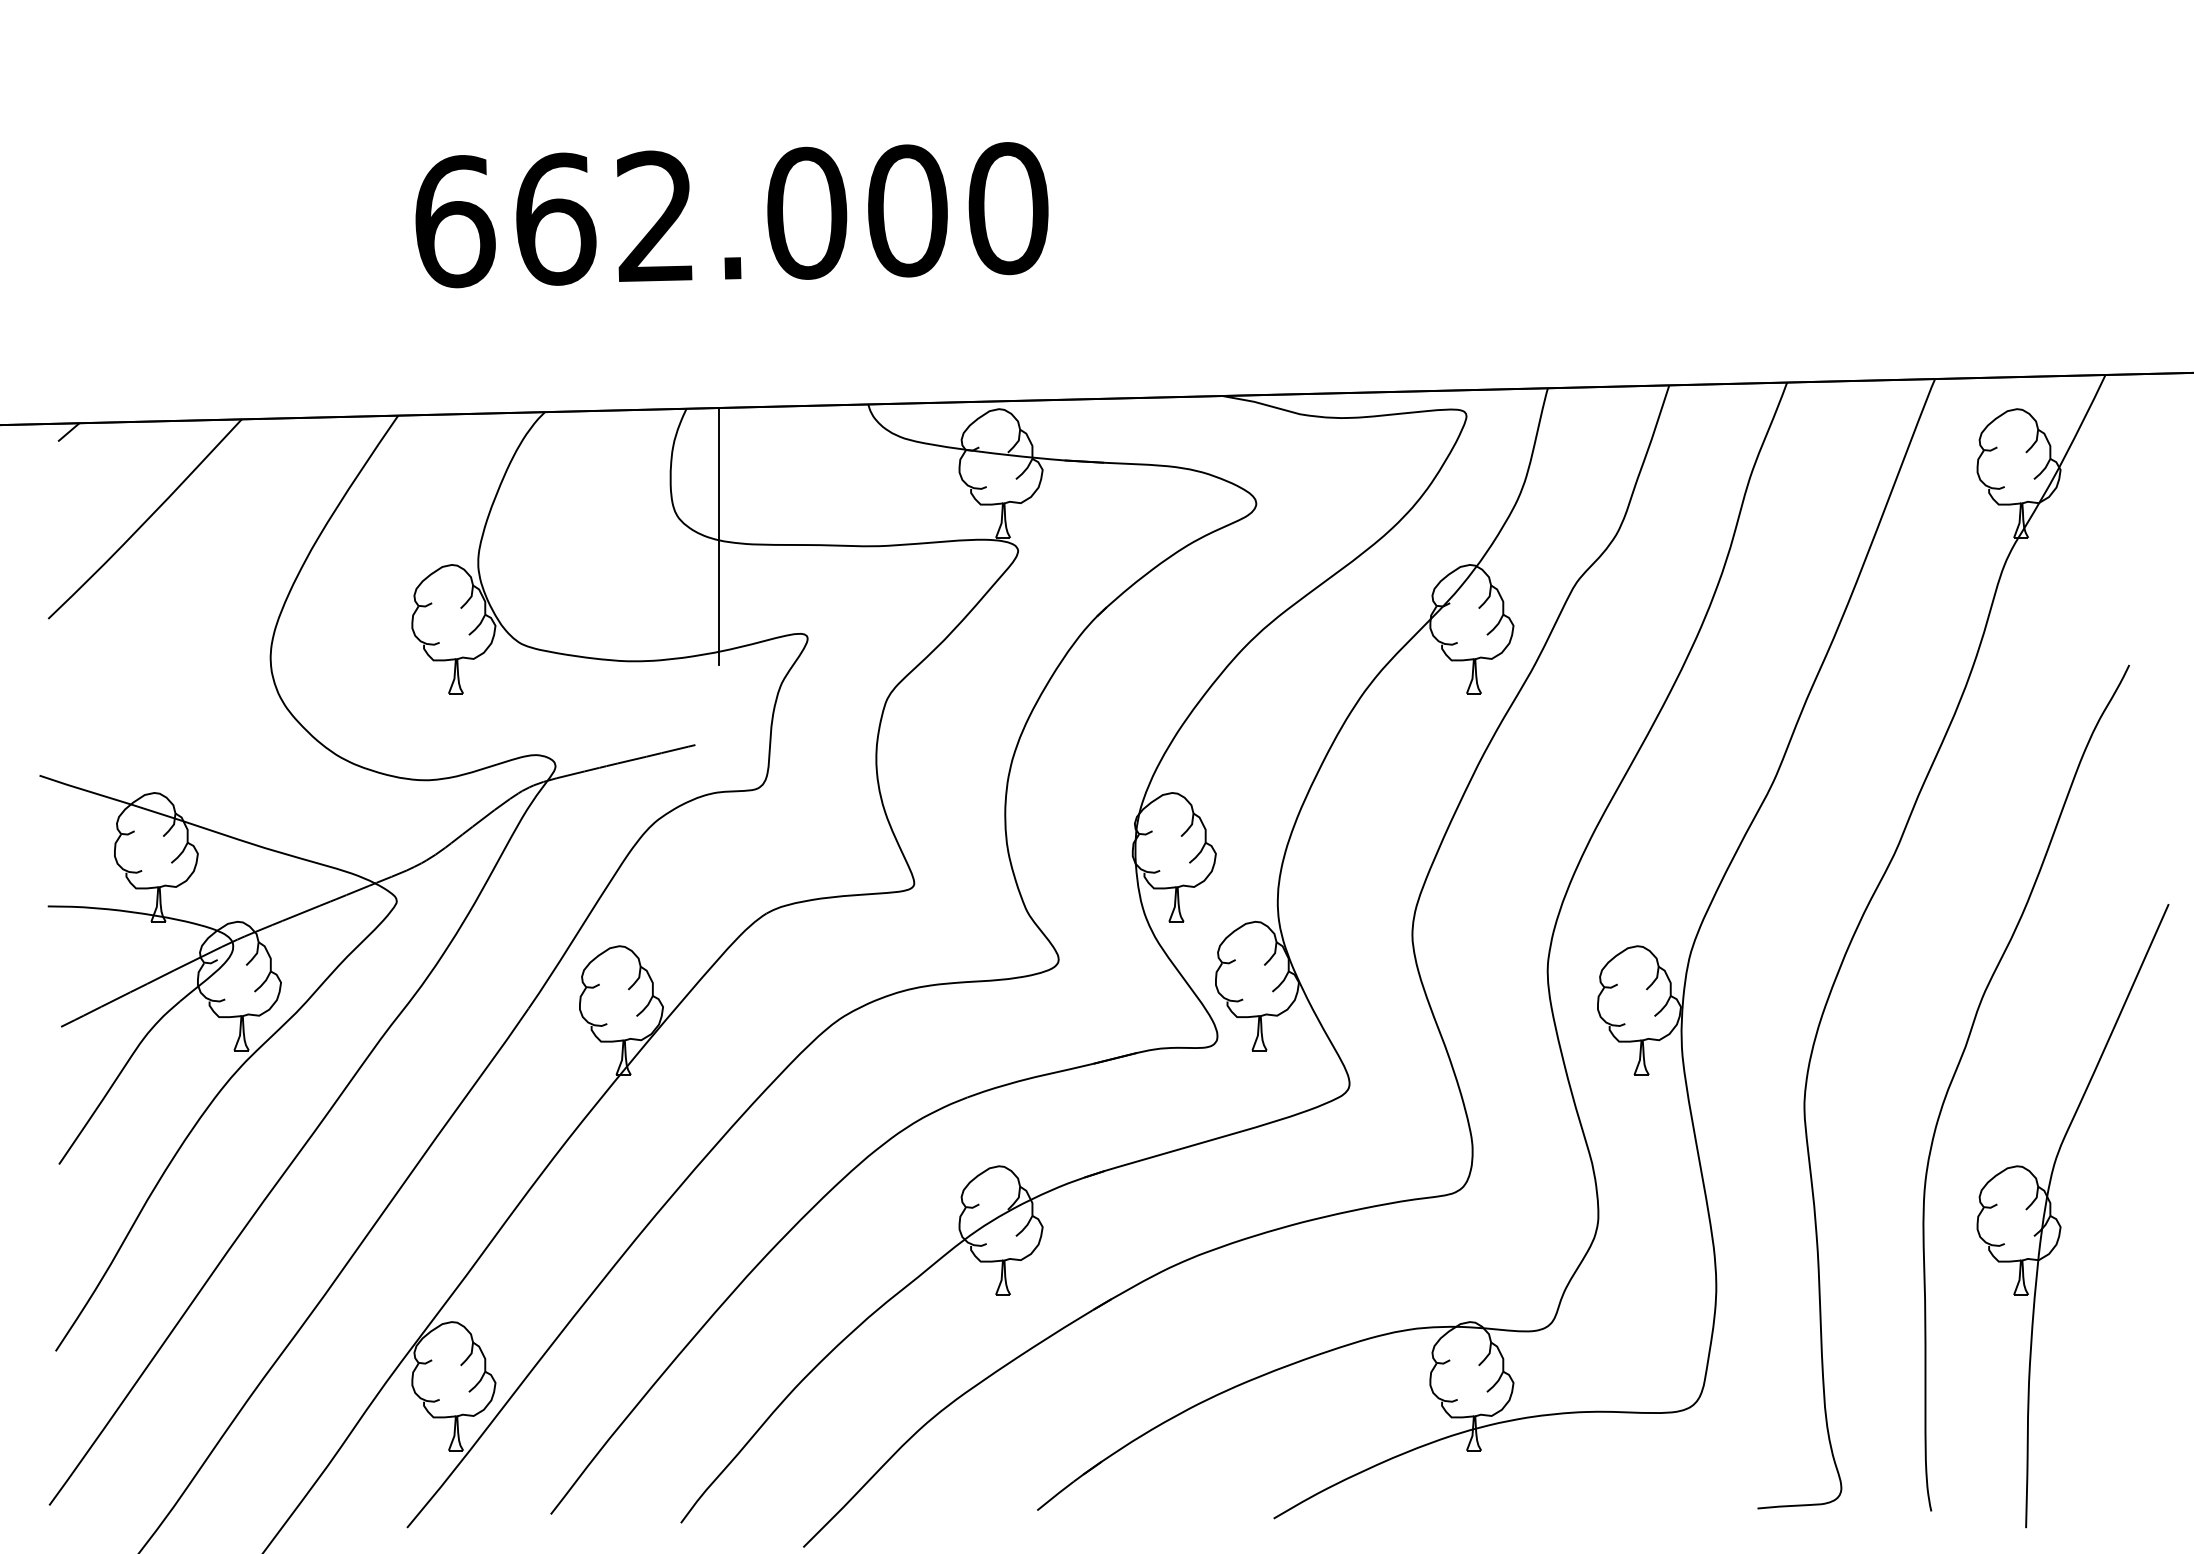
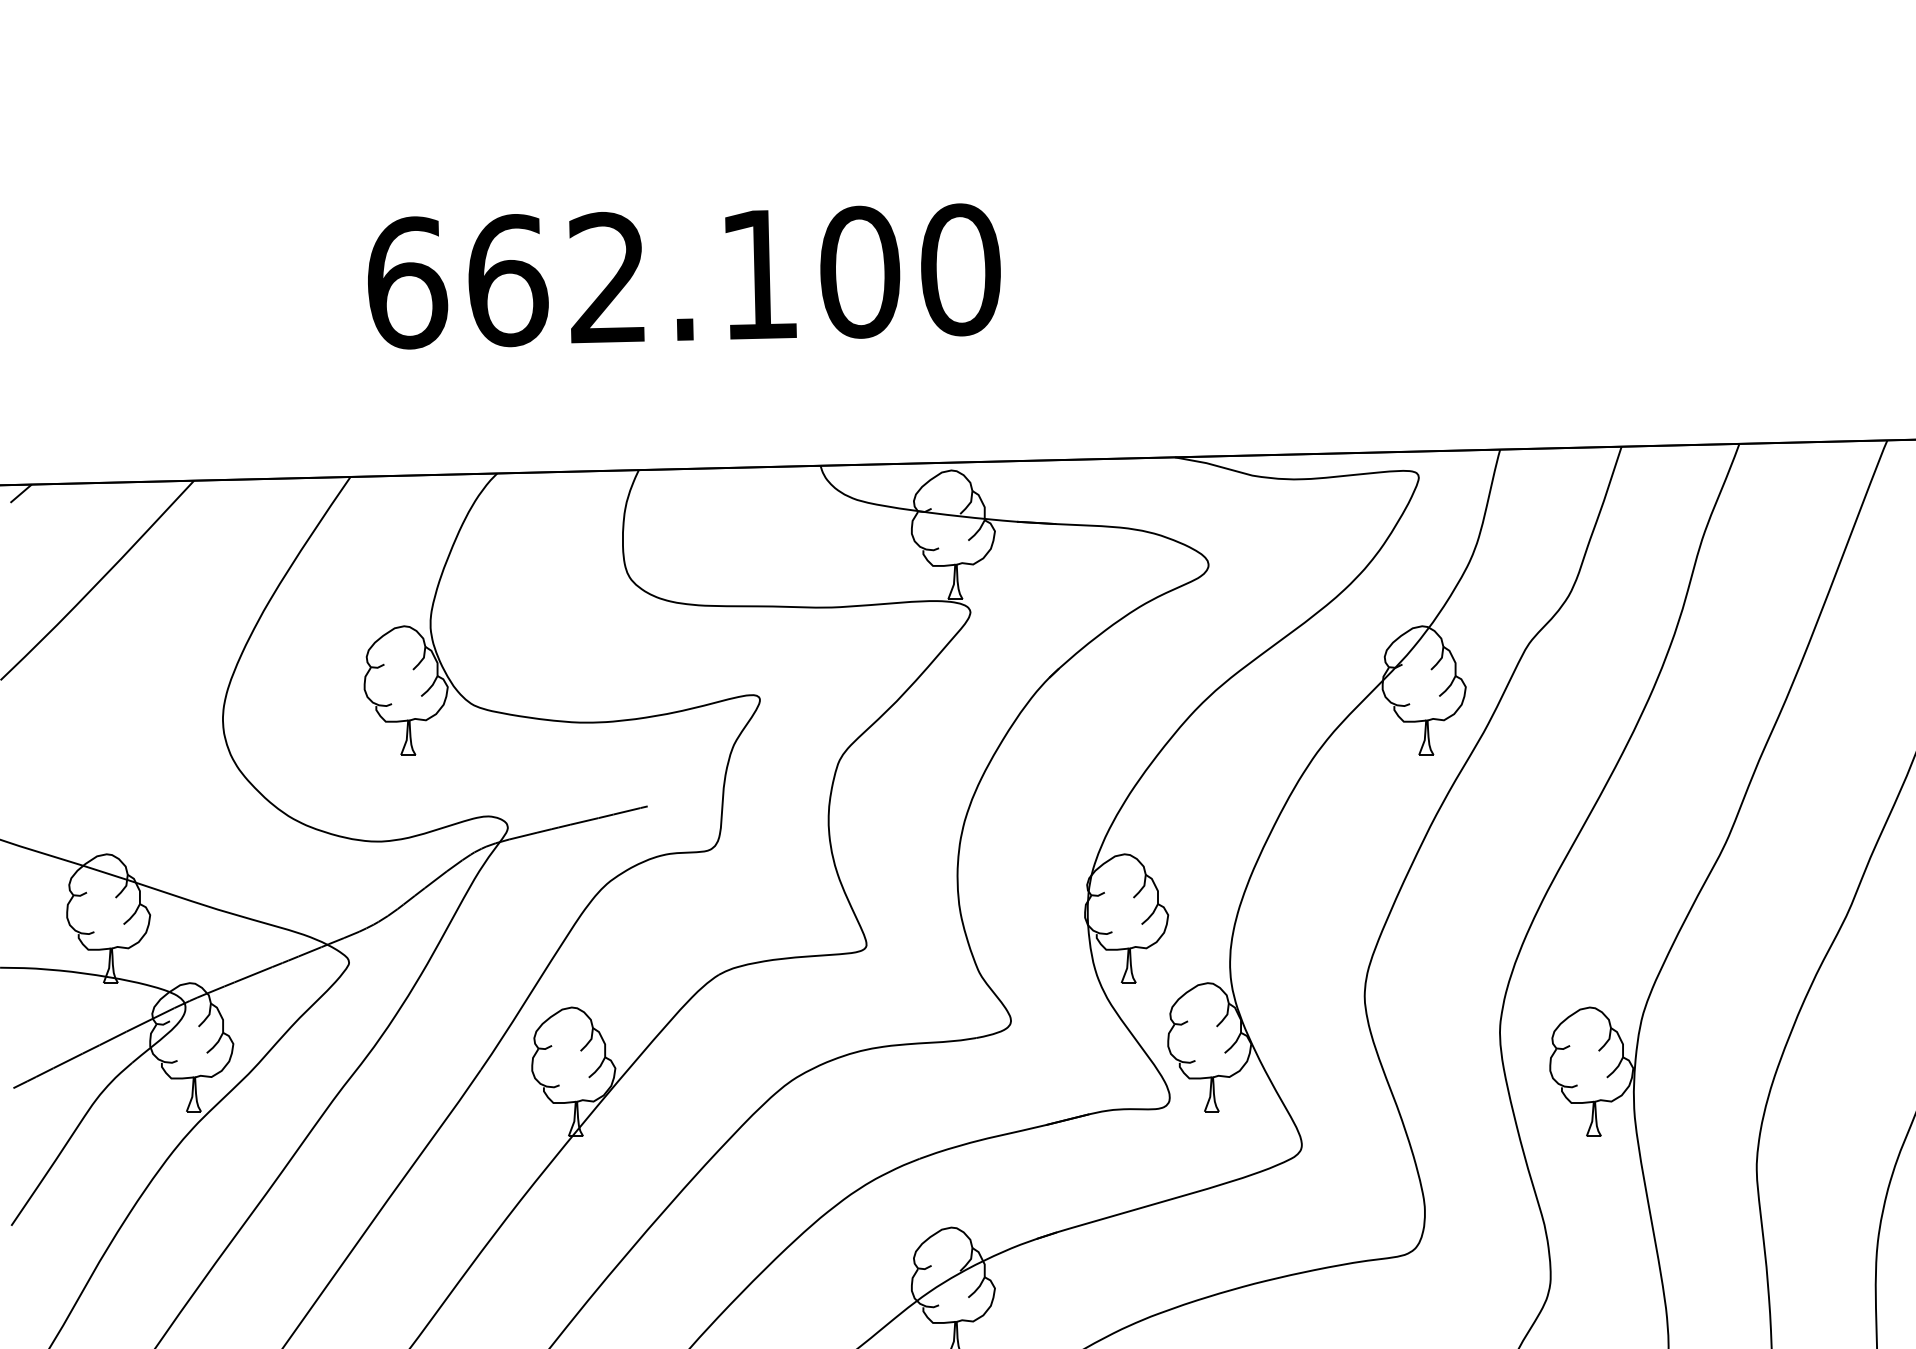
text: (807, 212) -> (759, 273), 662.000 -> 662.100
line: (718, 535) -> (670, 596), removed

